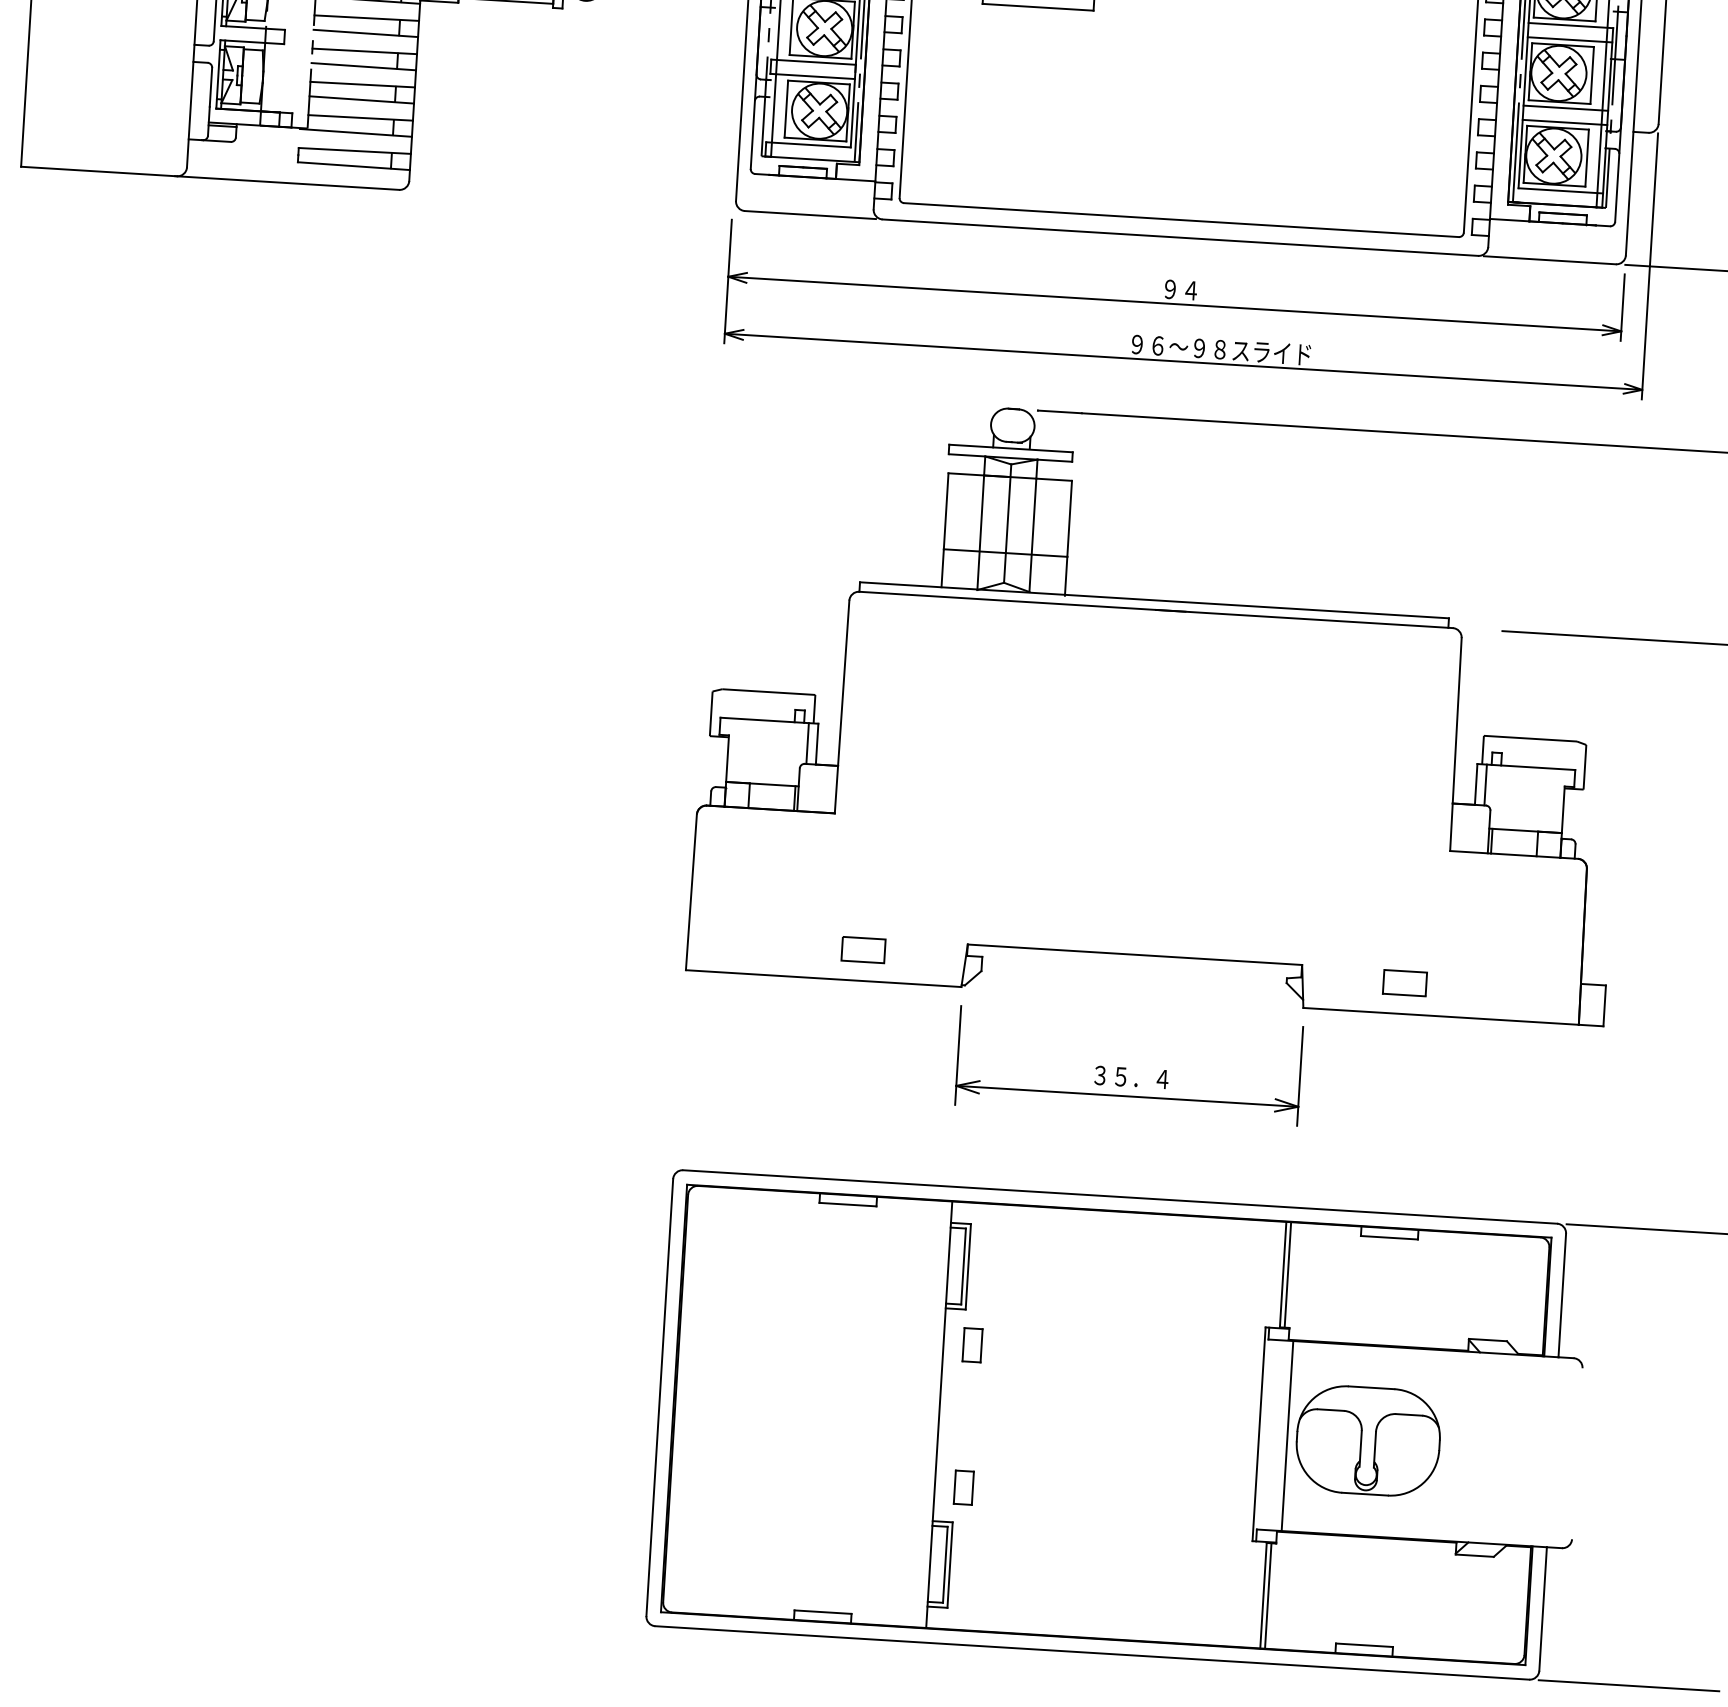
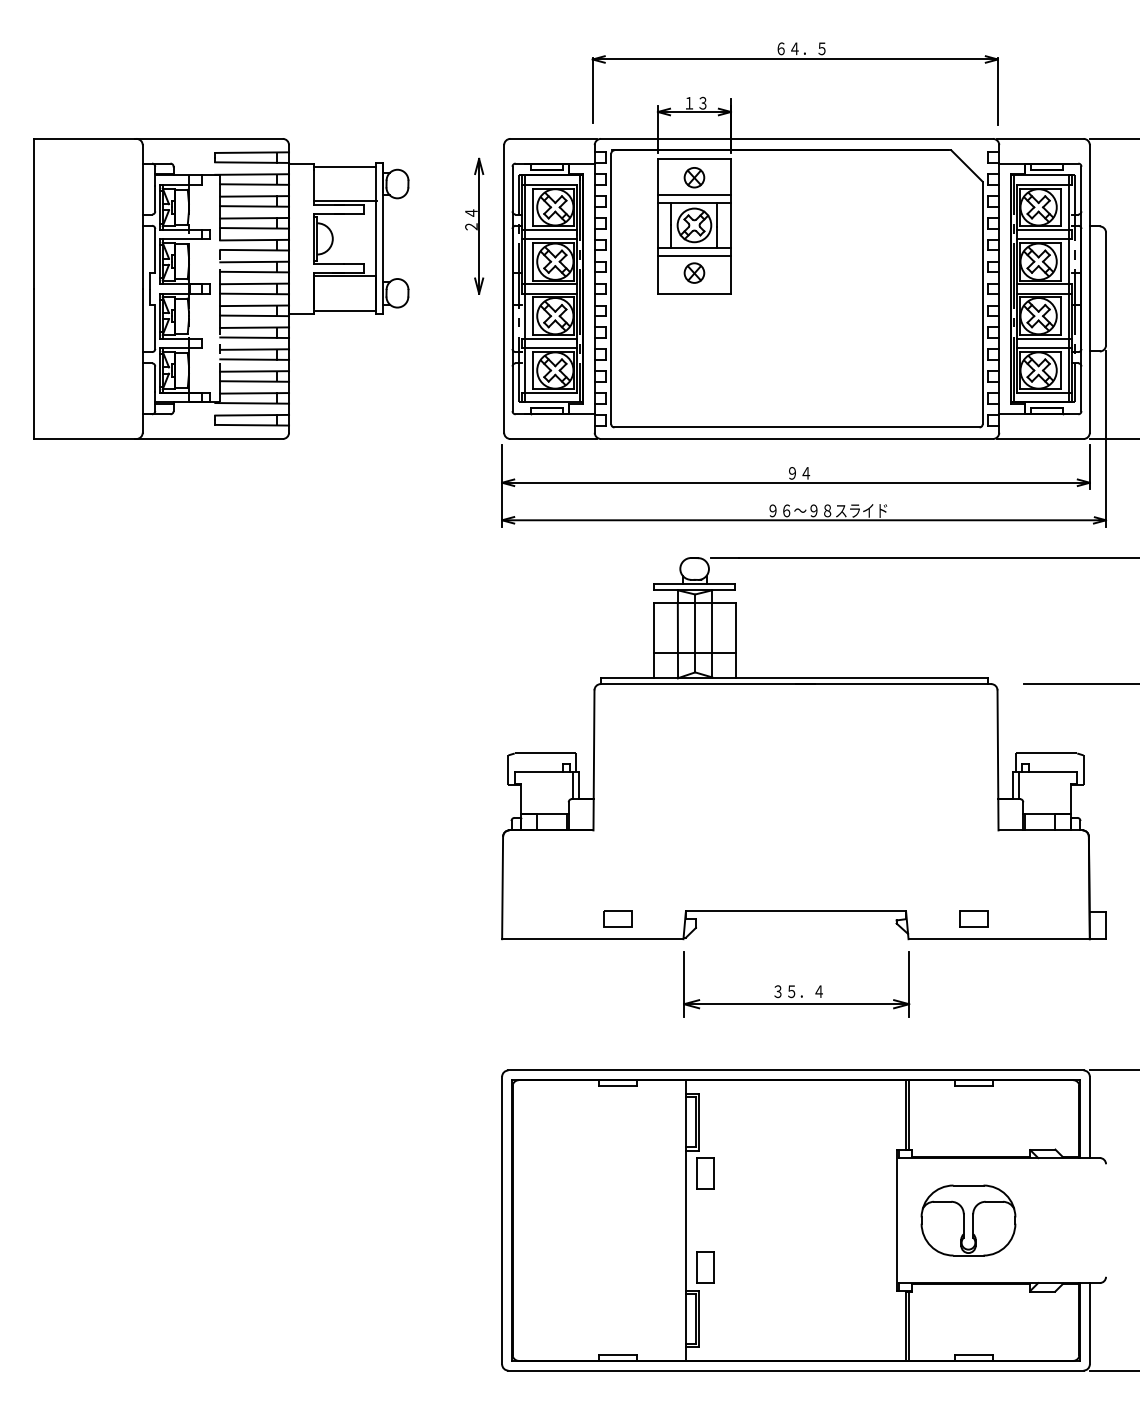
part: (971, 1344) -> (704, 1173), size x1.4
line: (1287, 1435) -> (915, 1220), removed
part: (962, 1487) -> (704, 1267), size x1.4

